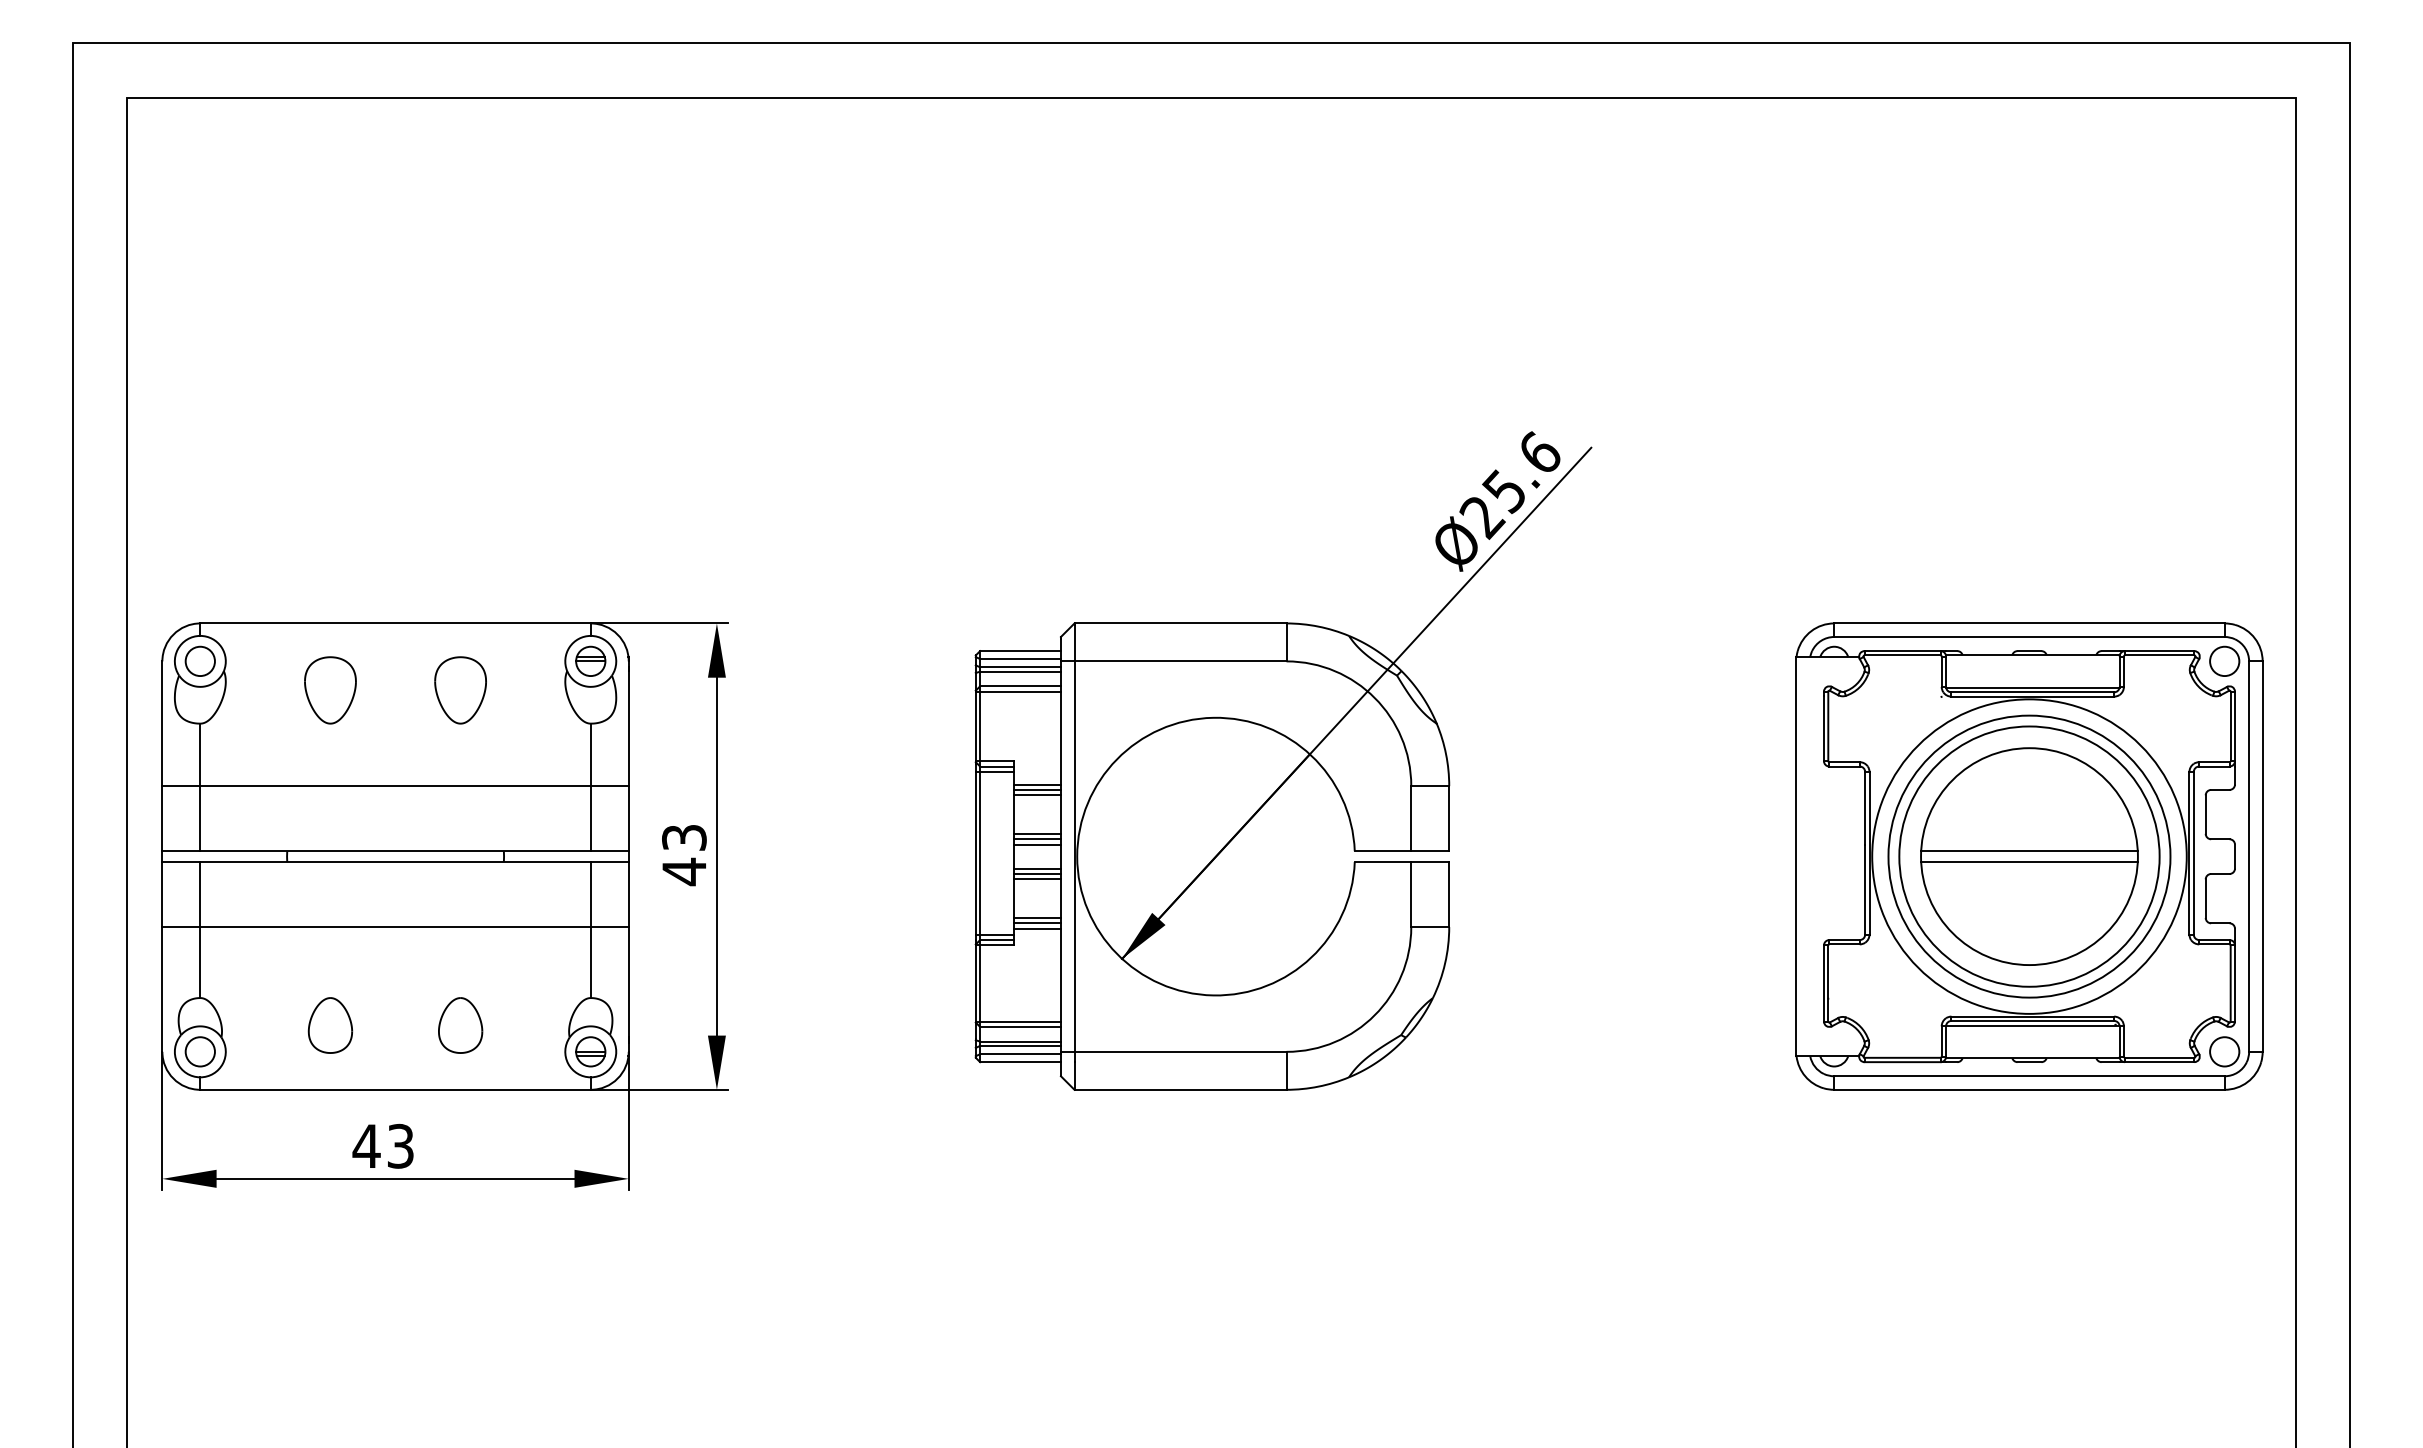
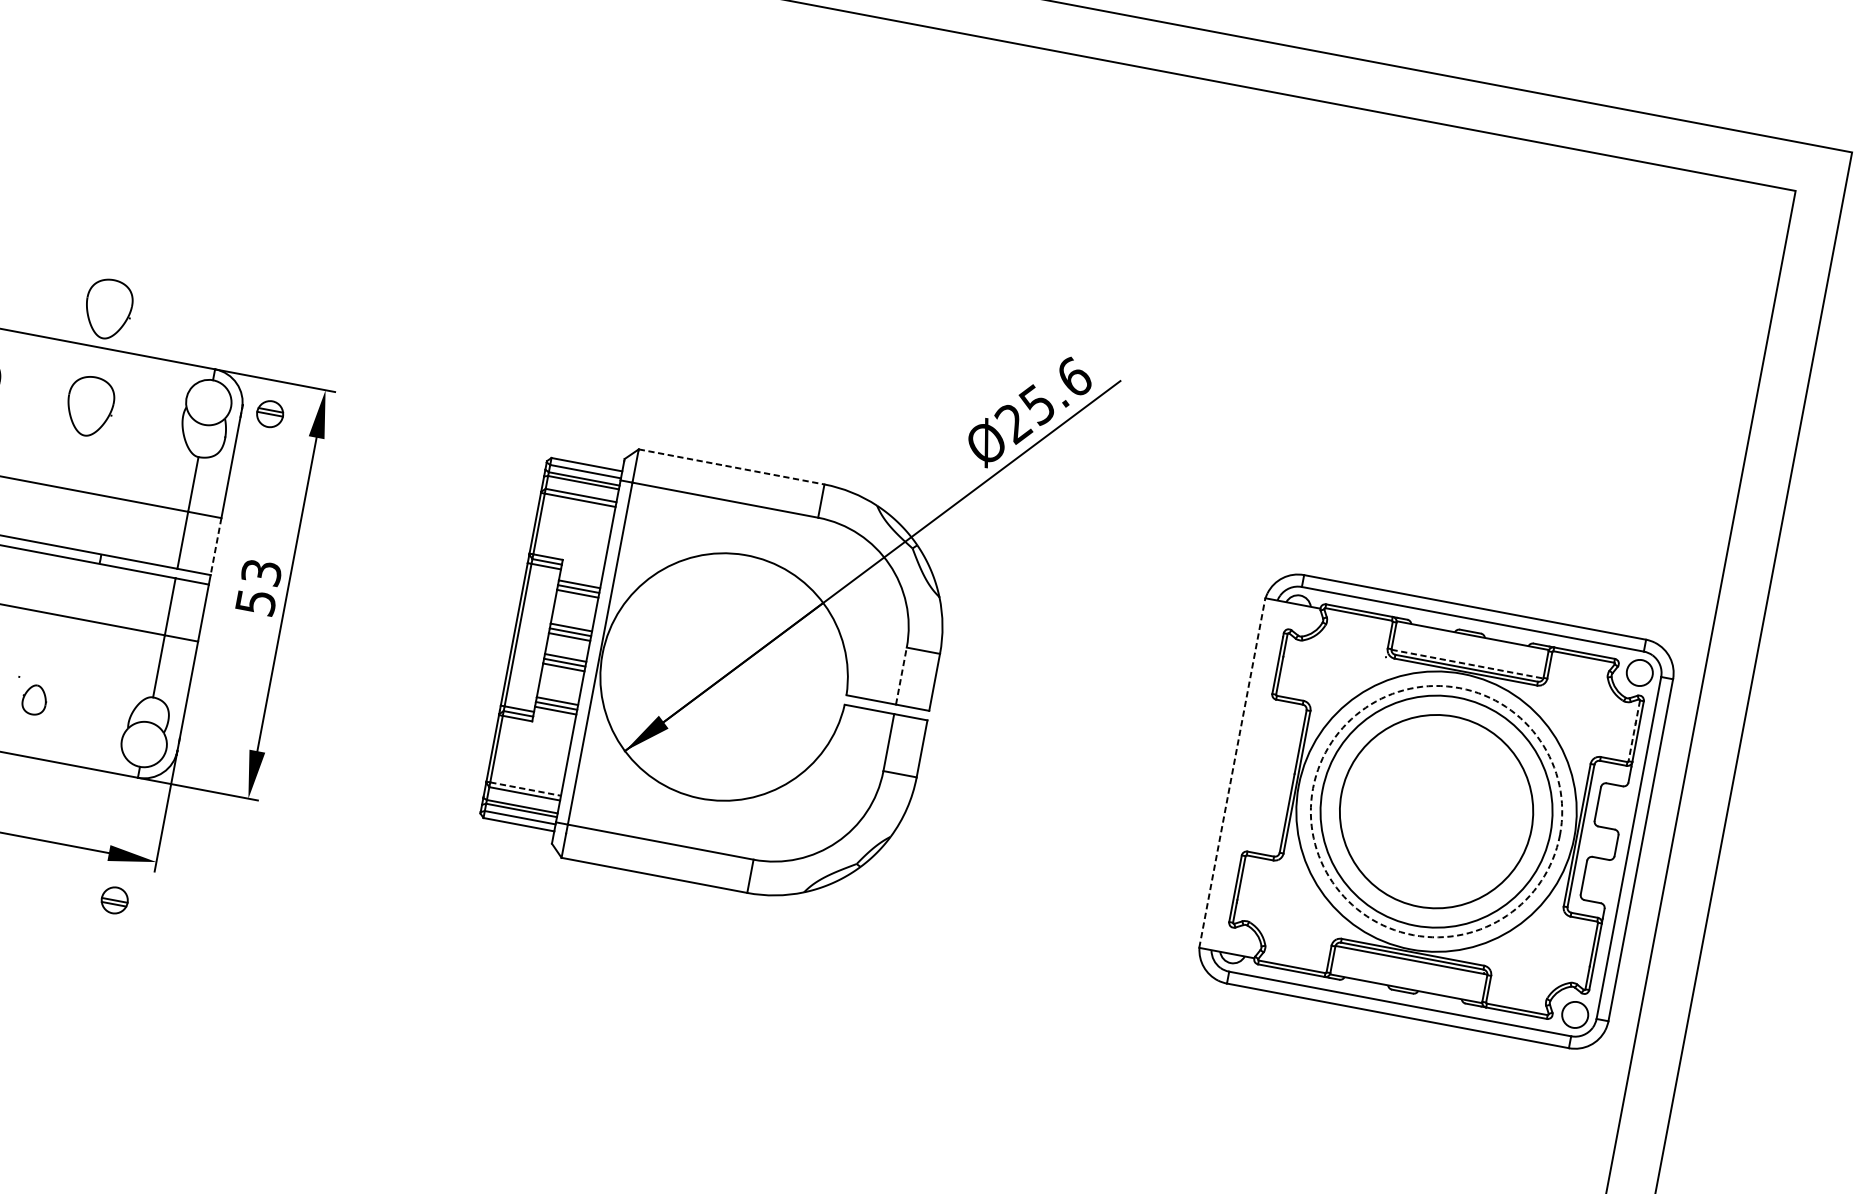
part: (460, 579) -> (108, 309), added
line: (1181, 623) -> (732, 467), solid -> dashed
part: (590, 660) -> (270, 413), moved
line: (2032, 687) -> (1467, 664), solid -> dashed
line: (2230, 726) -> (1634, 730), solid -> dashed
line: (628, 818) -> (215, 546), solid -> dashed
line: (1411, 818) -> (901, 675), solid -> dashed
line: (2029, 851) -> (1437, 807), removed
line: (1796, 856) -> (1232, 772), solid -> dashed
circle: (2029, 856) -> (1436, 811), solid -> dashed
line: (2029, 862) -> (1435, 816), removed
text: (684, 871) -> (256, 602), 43 -> 53
line: (1021, 1021) -> (526, 789), solid -> dashed
part: (460, 1025) -> (34, 699), size x0.6
part: (590, 1051) -> (114, 900), moved

